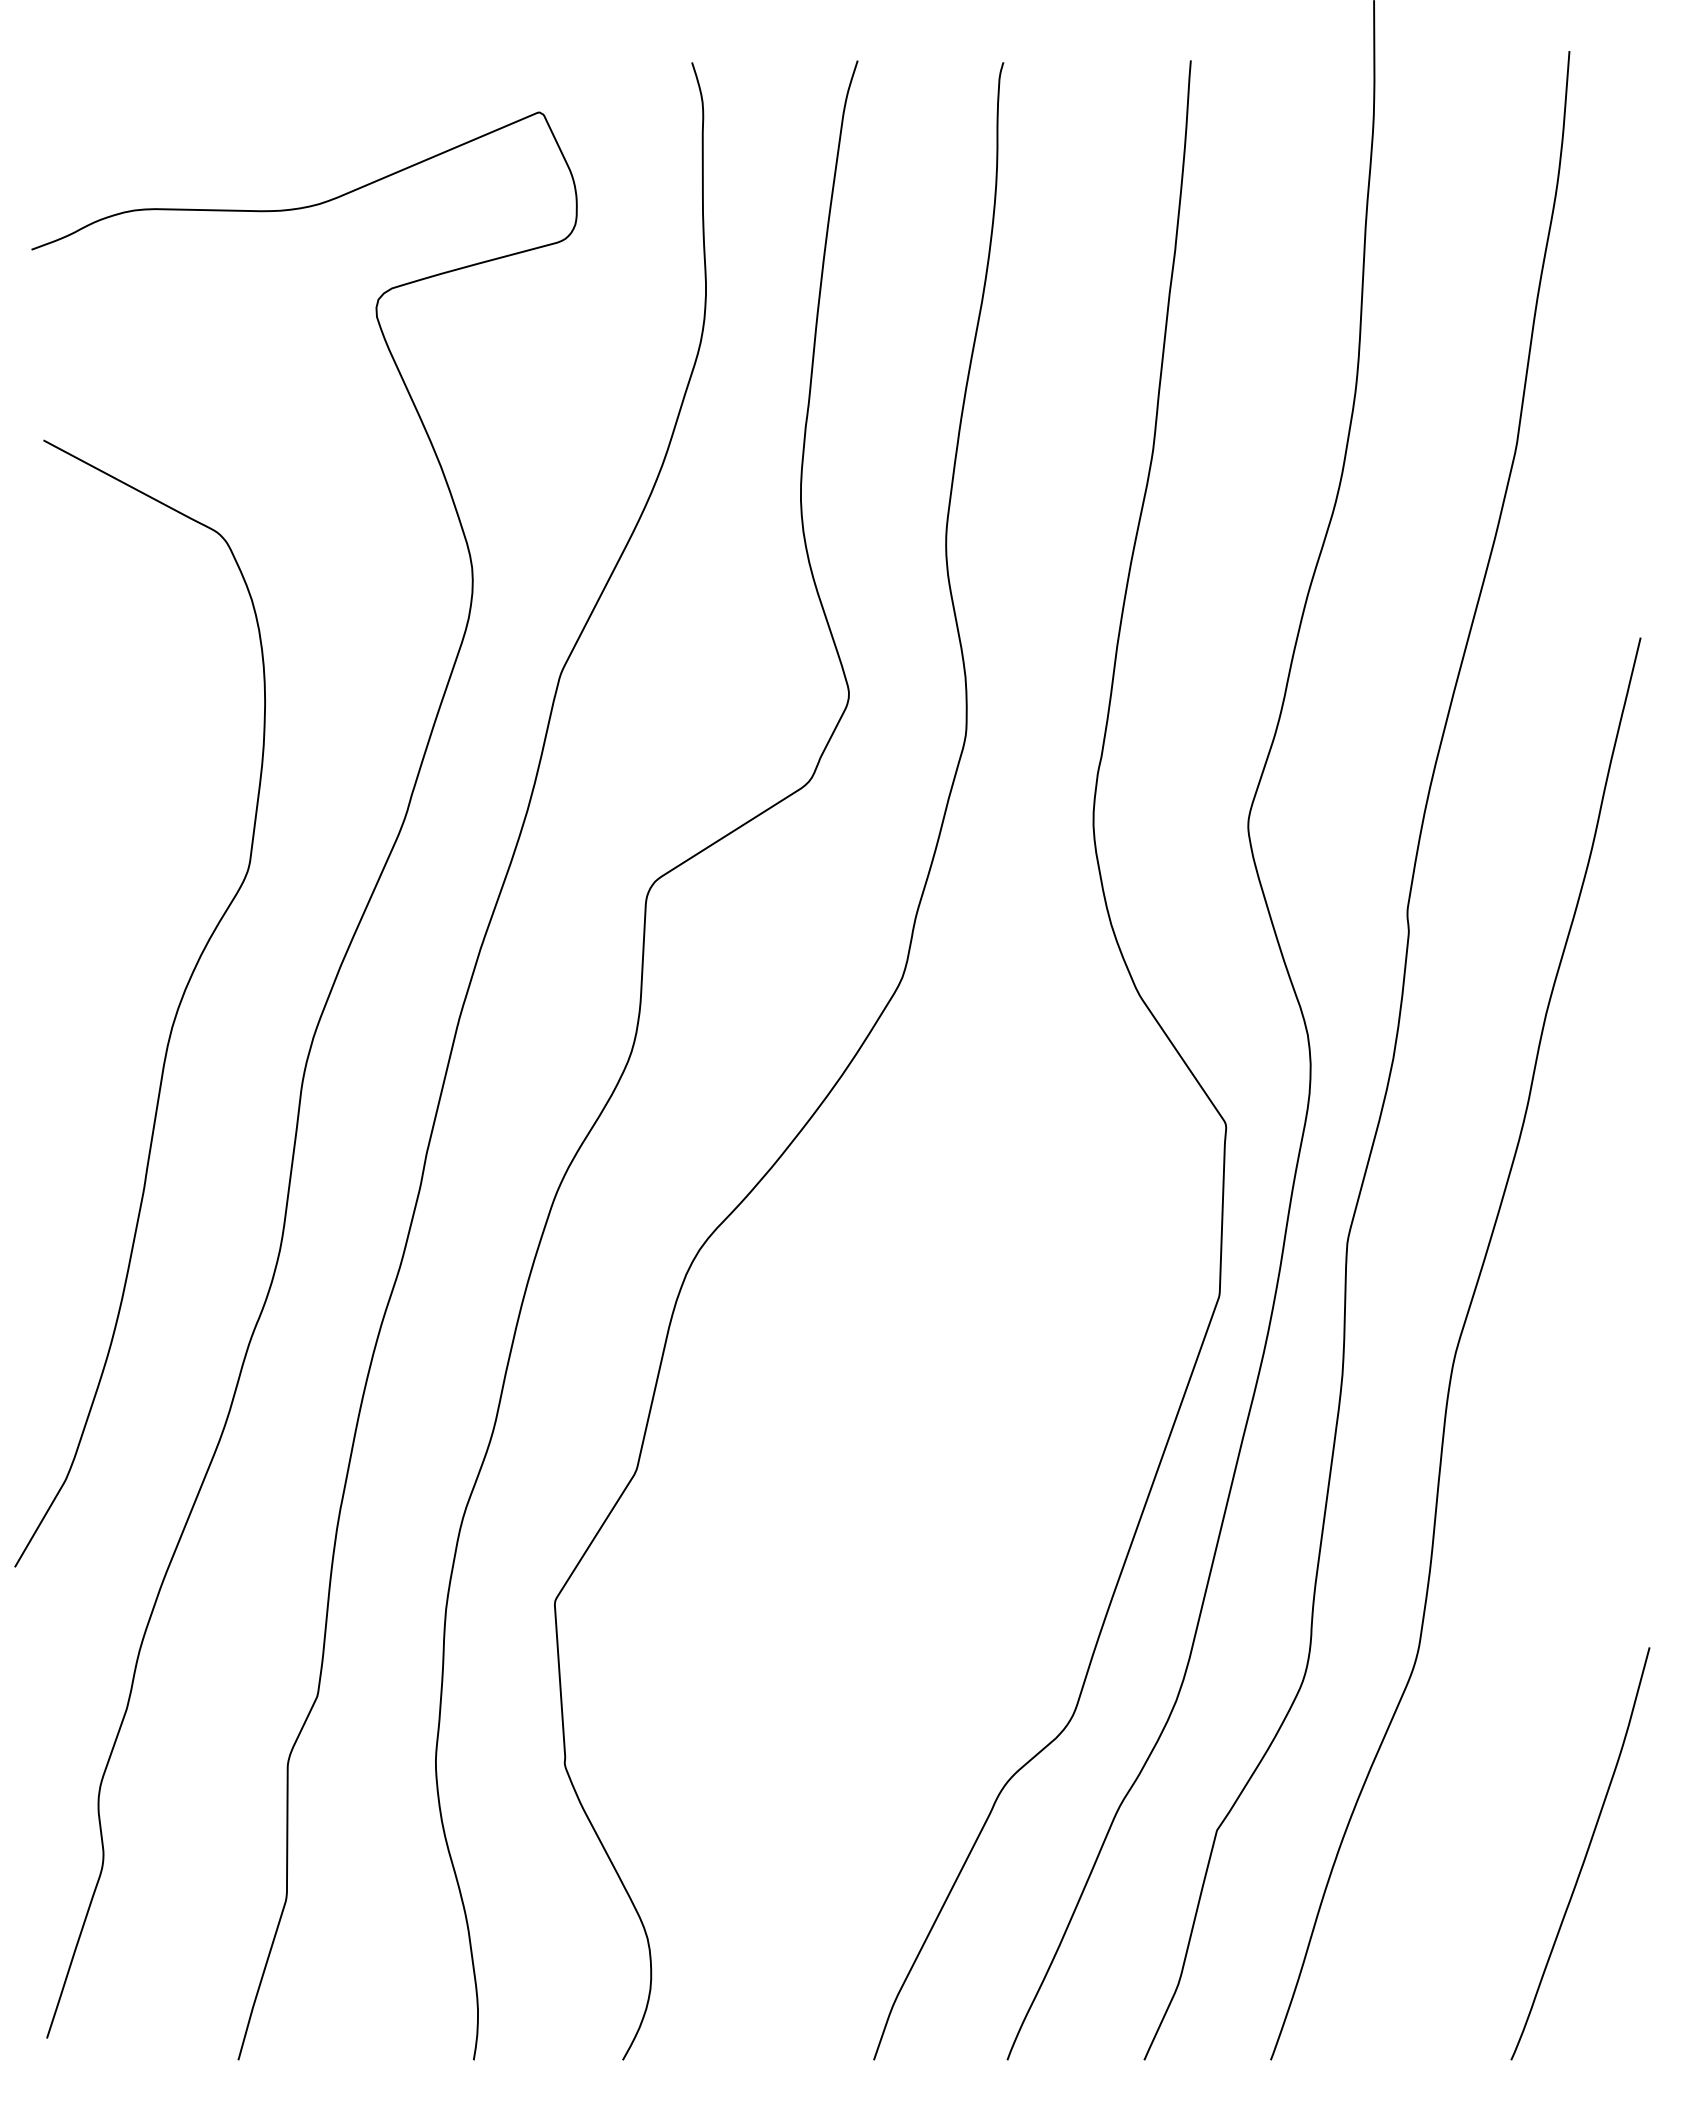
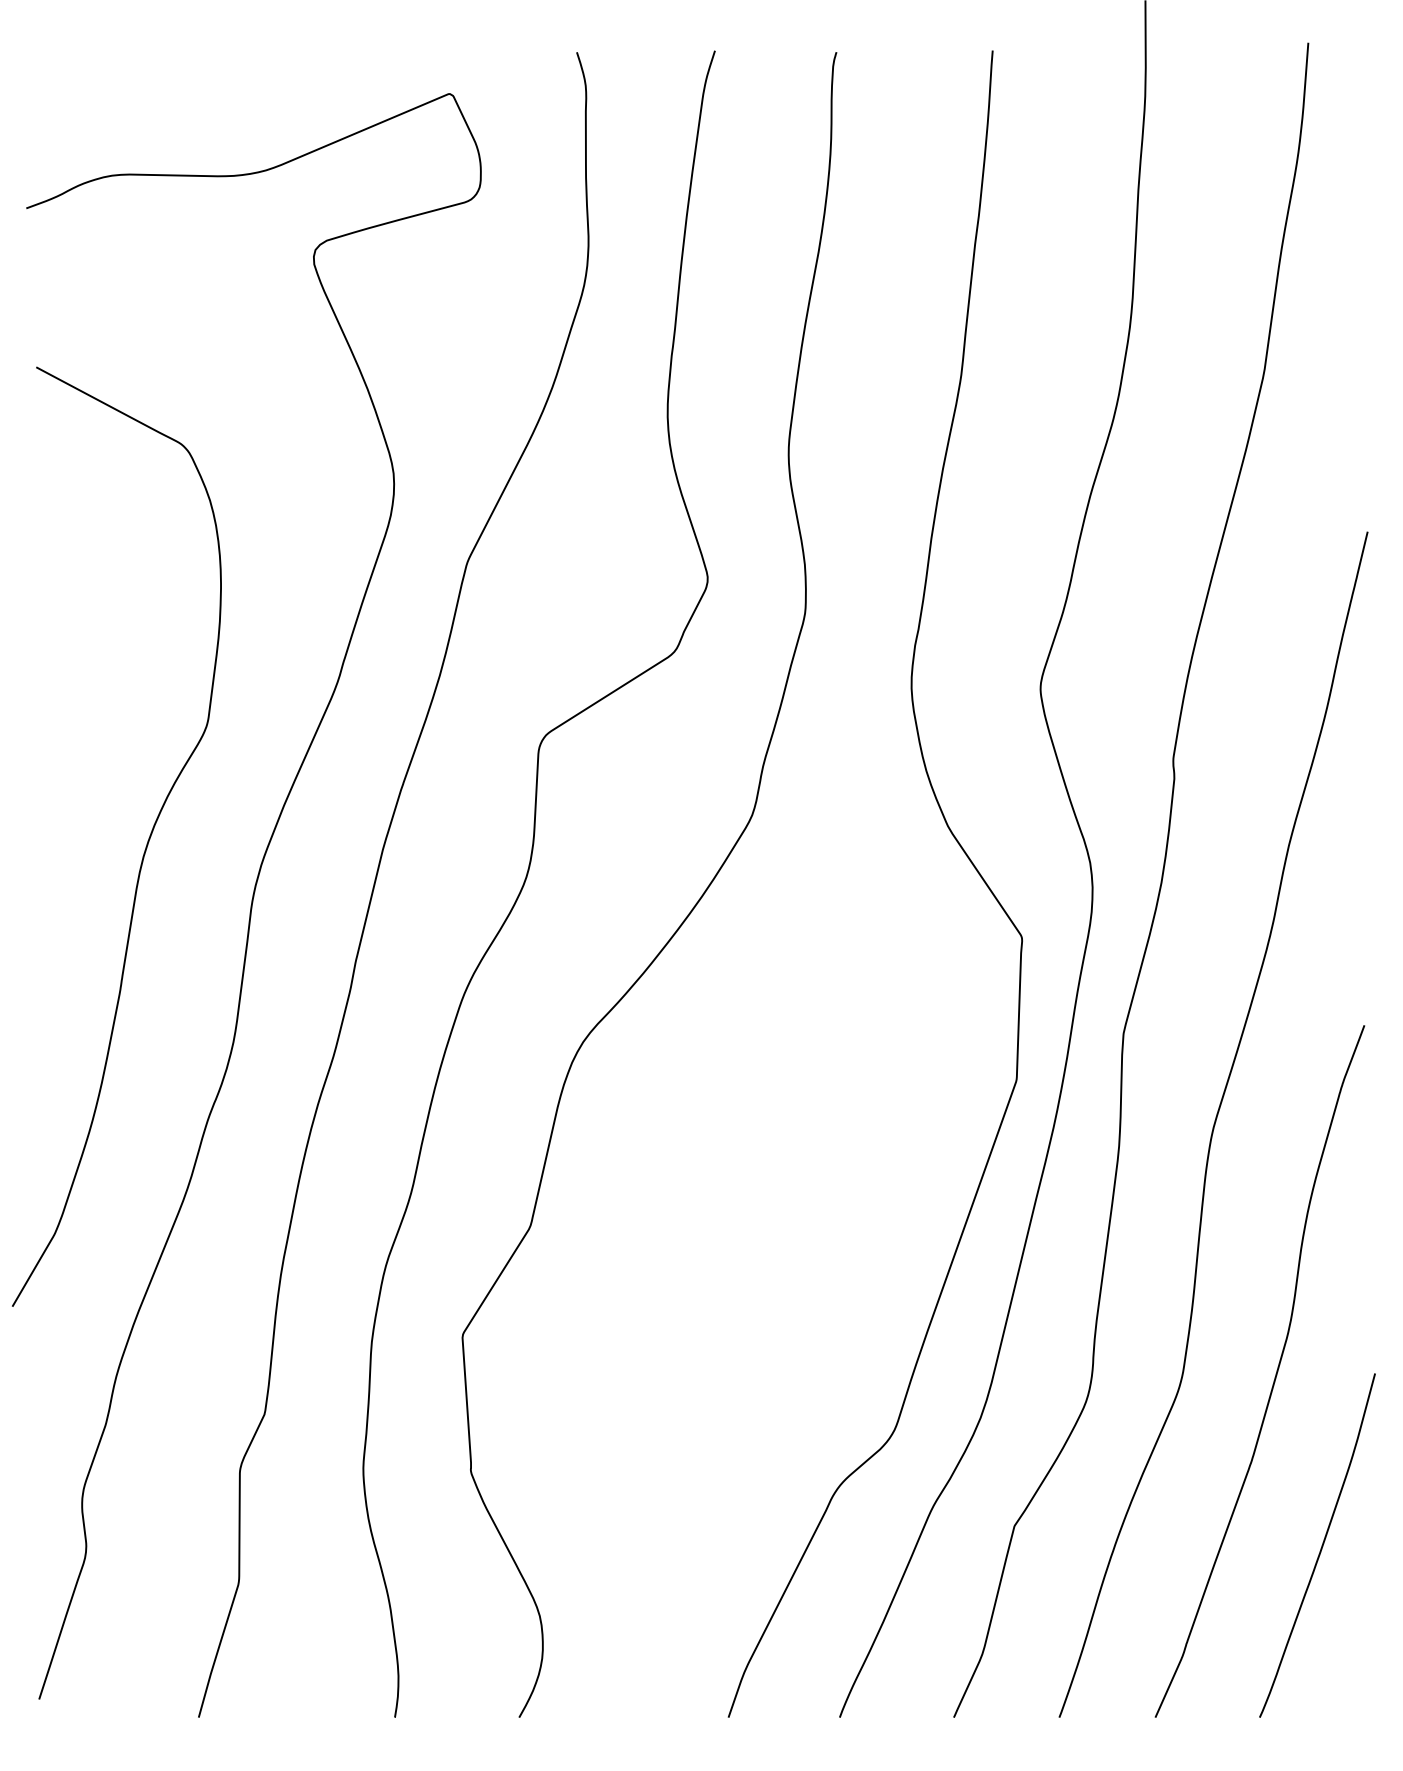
curve: (1529, 1650) -> (1275, 1376), added

